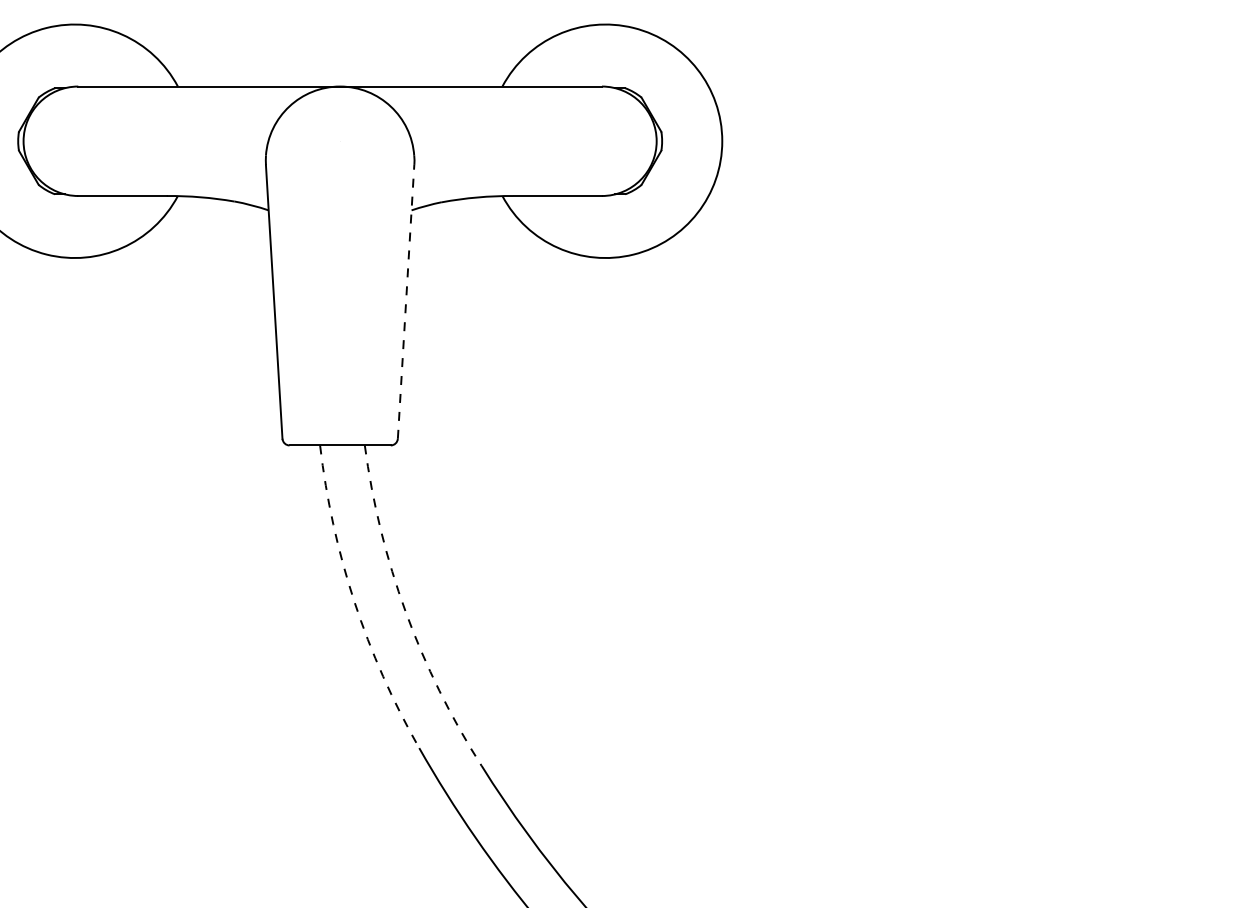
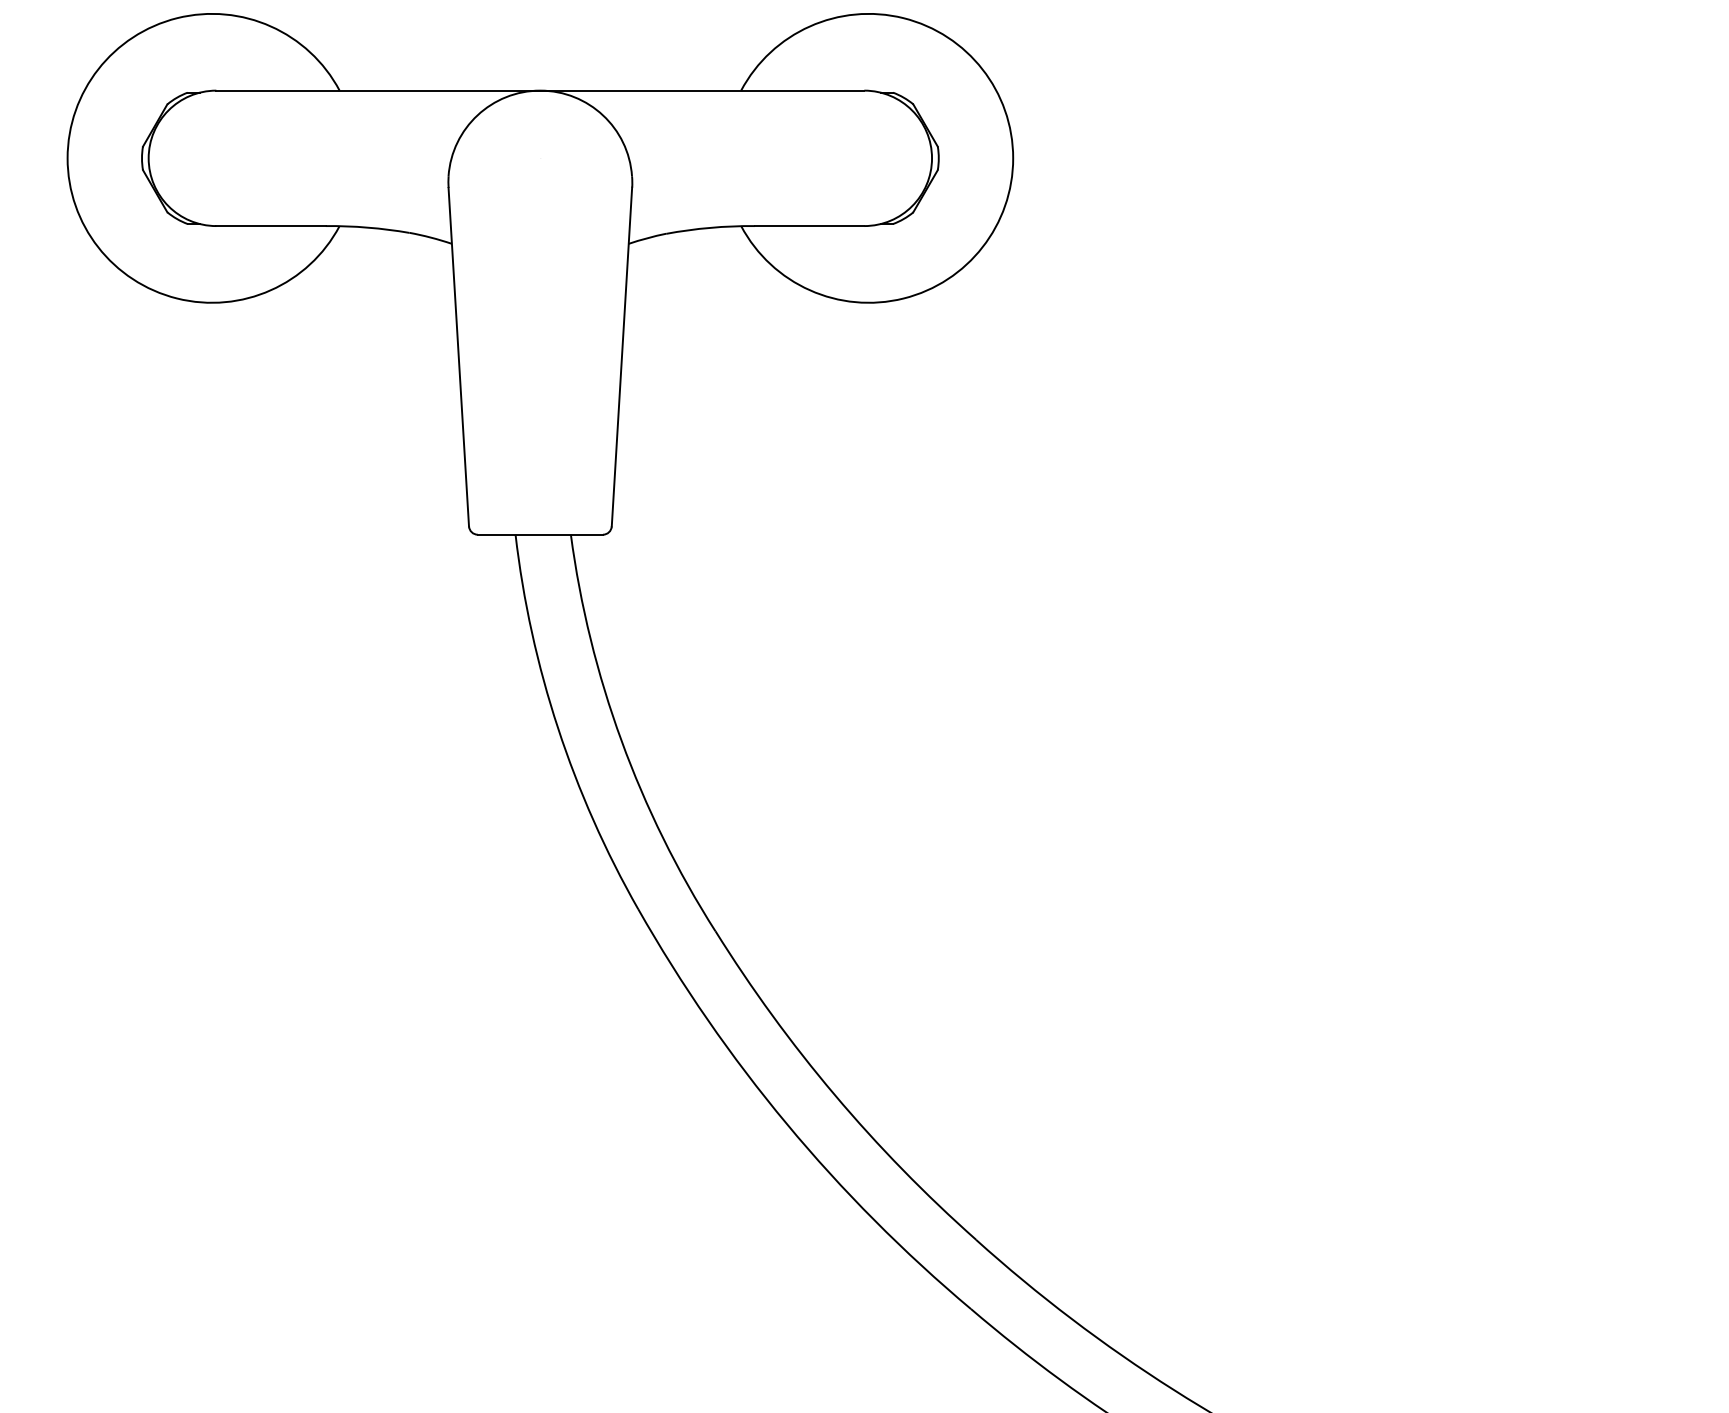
line: (405, 302) -> (621, 357), dashed -> solid
arc: (354, 602) -> (558, 728), dashed -> solid
arc: (405, 611) -> (621, 740), dashed -> solid

